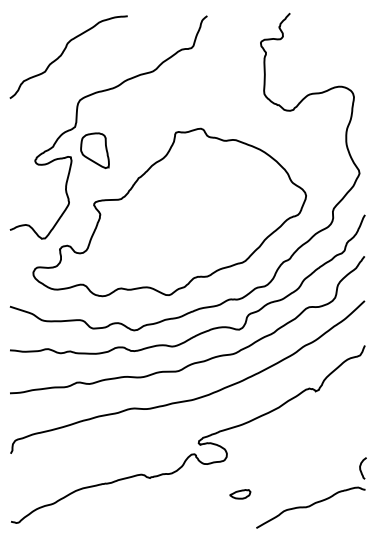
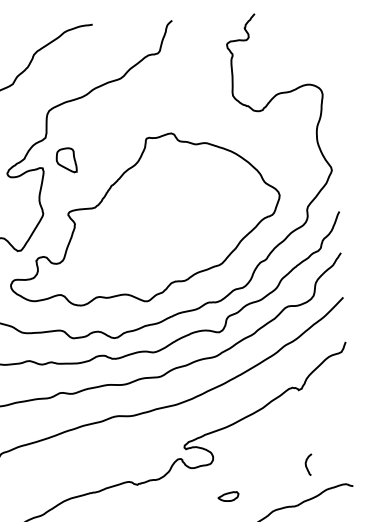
part: (94, 150) -> (66, 160), size x0.7
curve: (361, 468) -> (307, 464), moved

